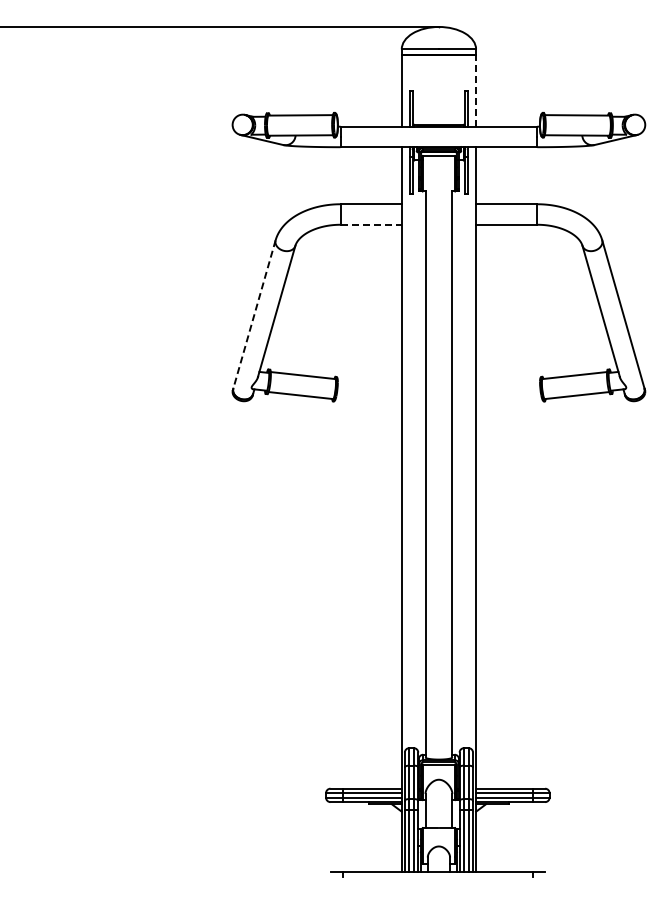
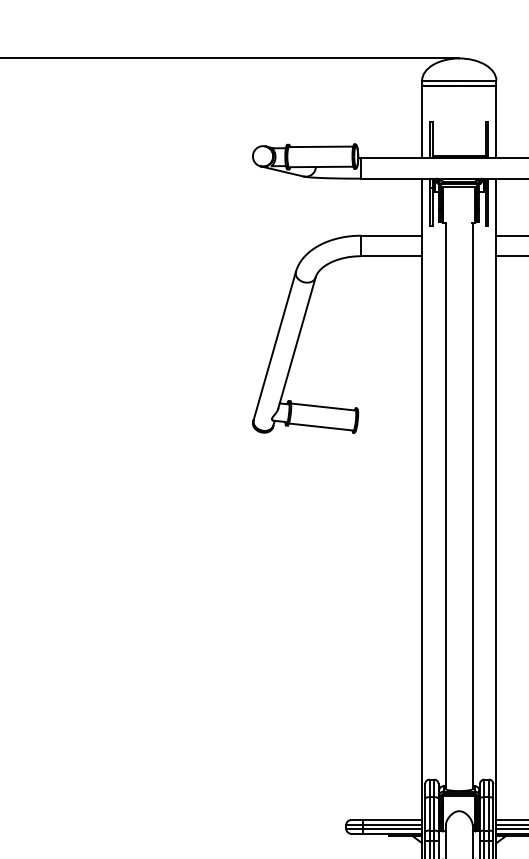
line: (476, 90) -> (496, 121), dashed -> solid
line: (371, 224) -> (391, 255), dashed -> solid
line: (254, 314) -> (274, 345), dashed -> solid

